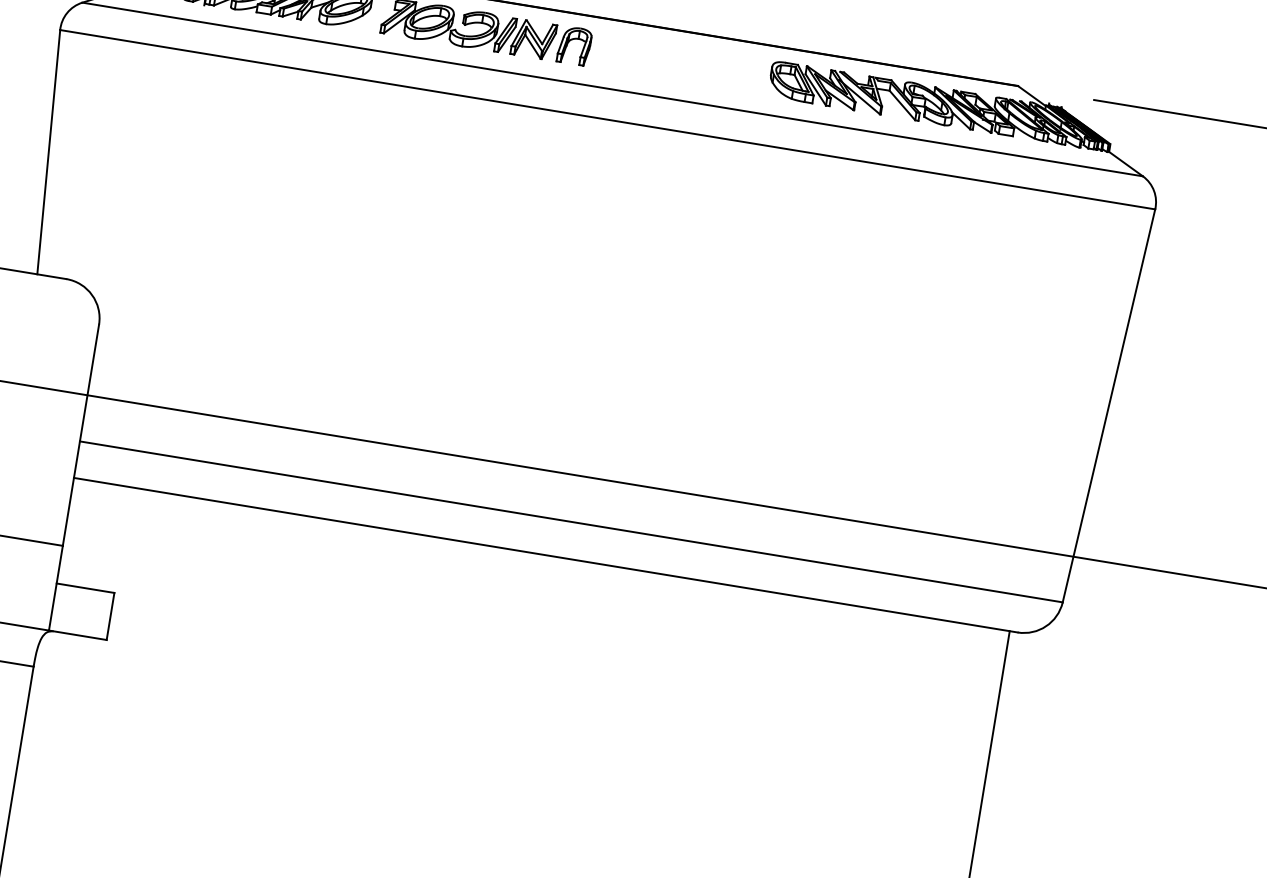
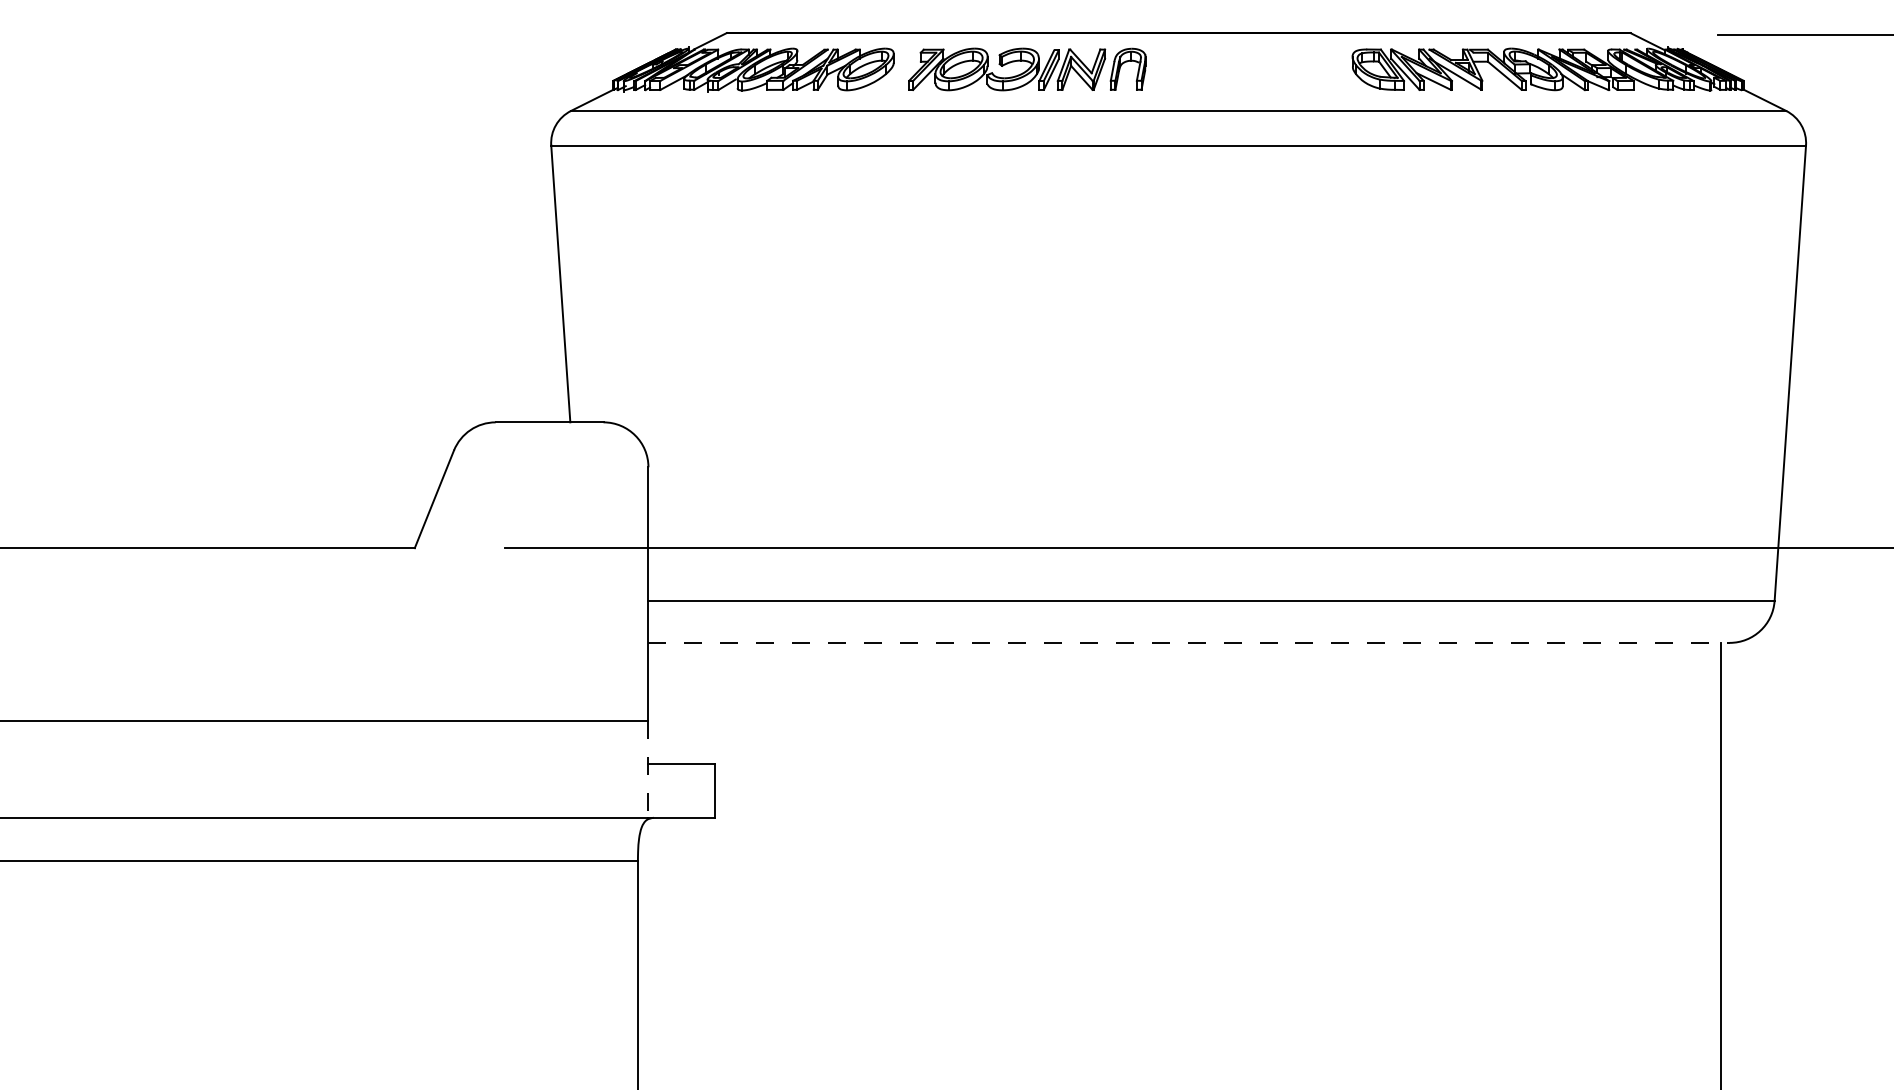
line: (546, 554) -> (1189, 642), solid -> dashed
line: (55, 588) -> (648, 769), solid -> dashed

